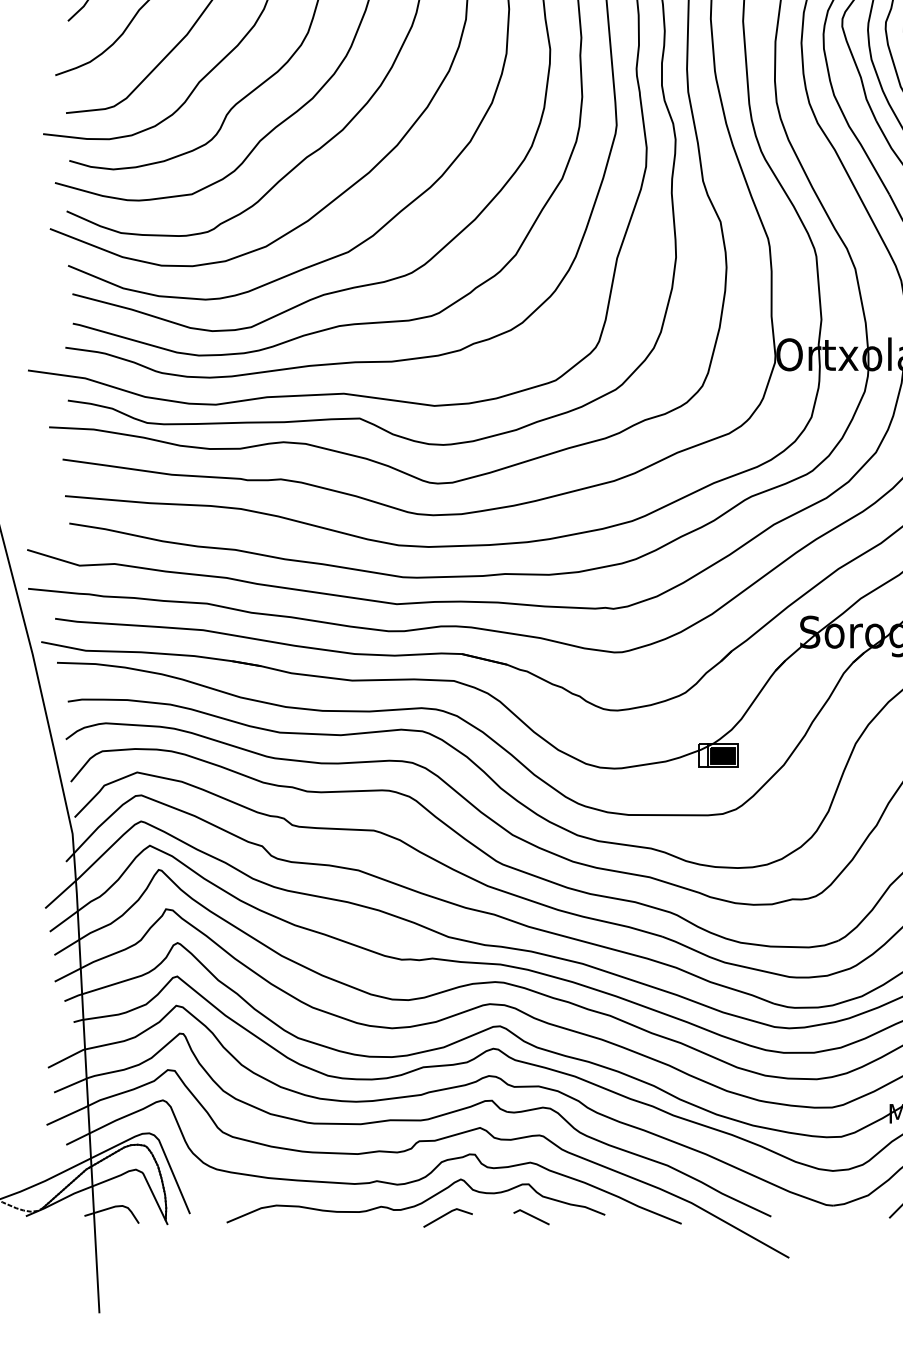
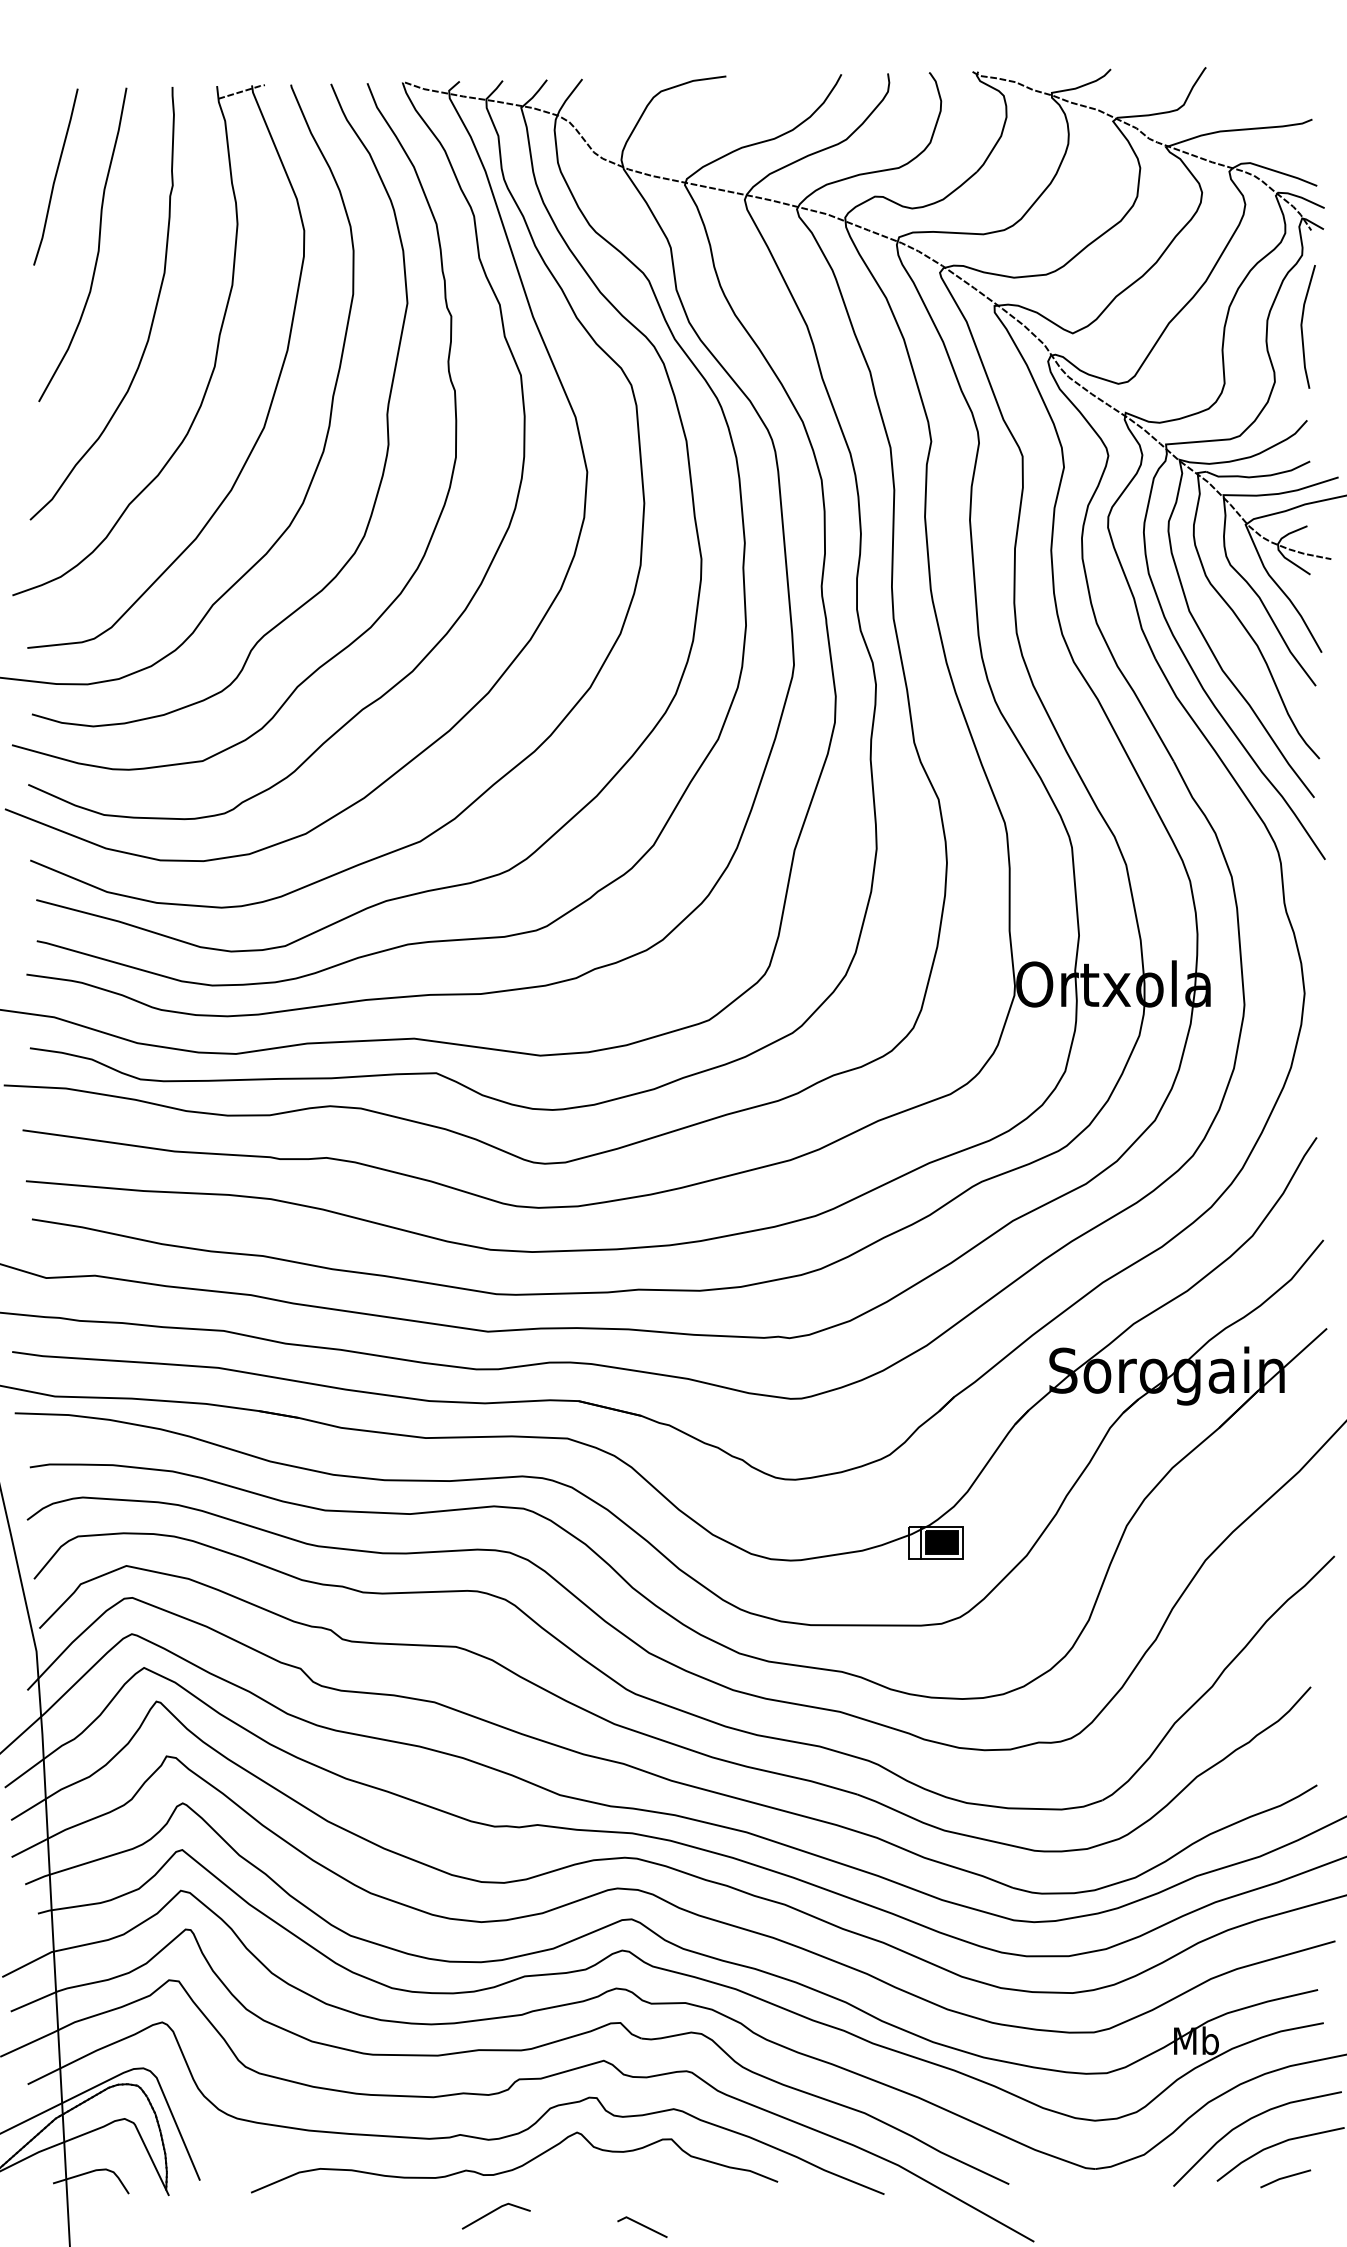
line: (446, 1215) -> (493, 2212), moved
line: (531, 1216) -> (642, 2226), moved

